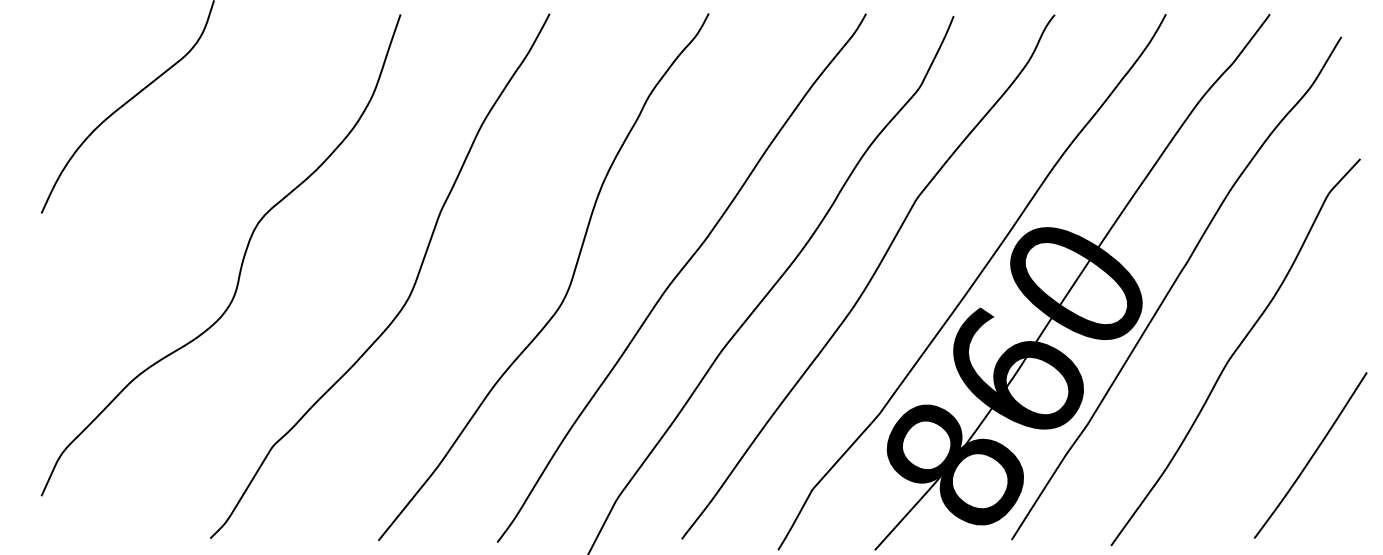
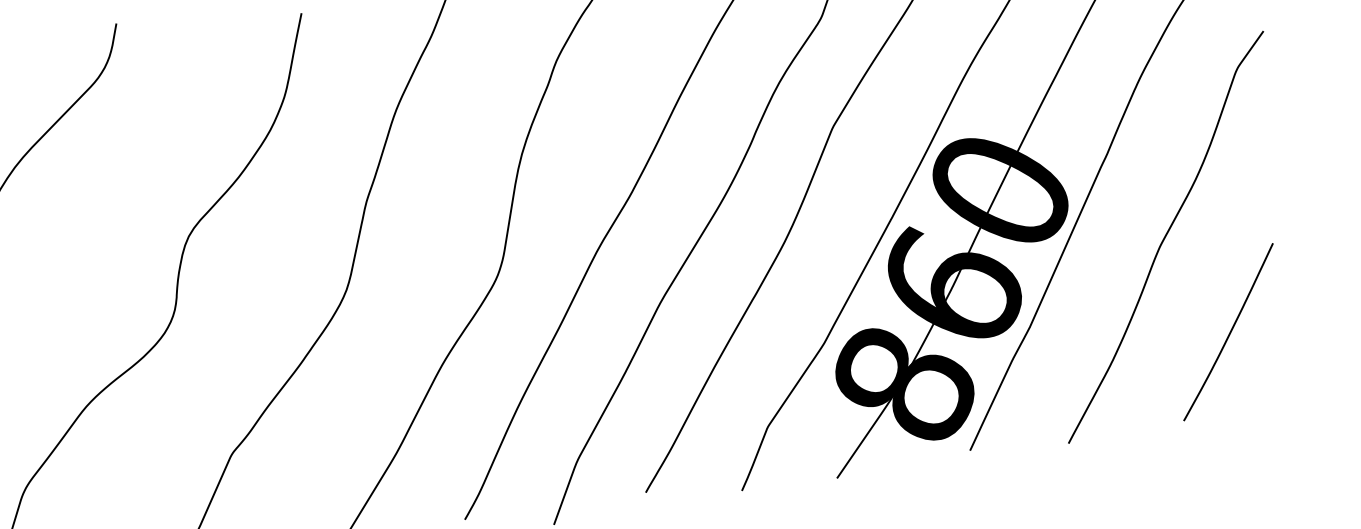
curve: (1311, 455) -> (1229, 332), moved

